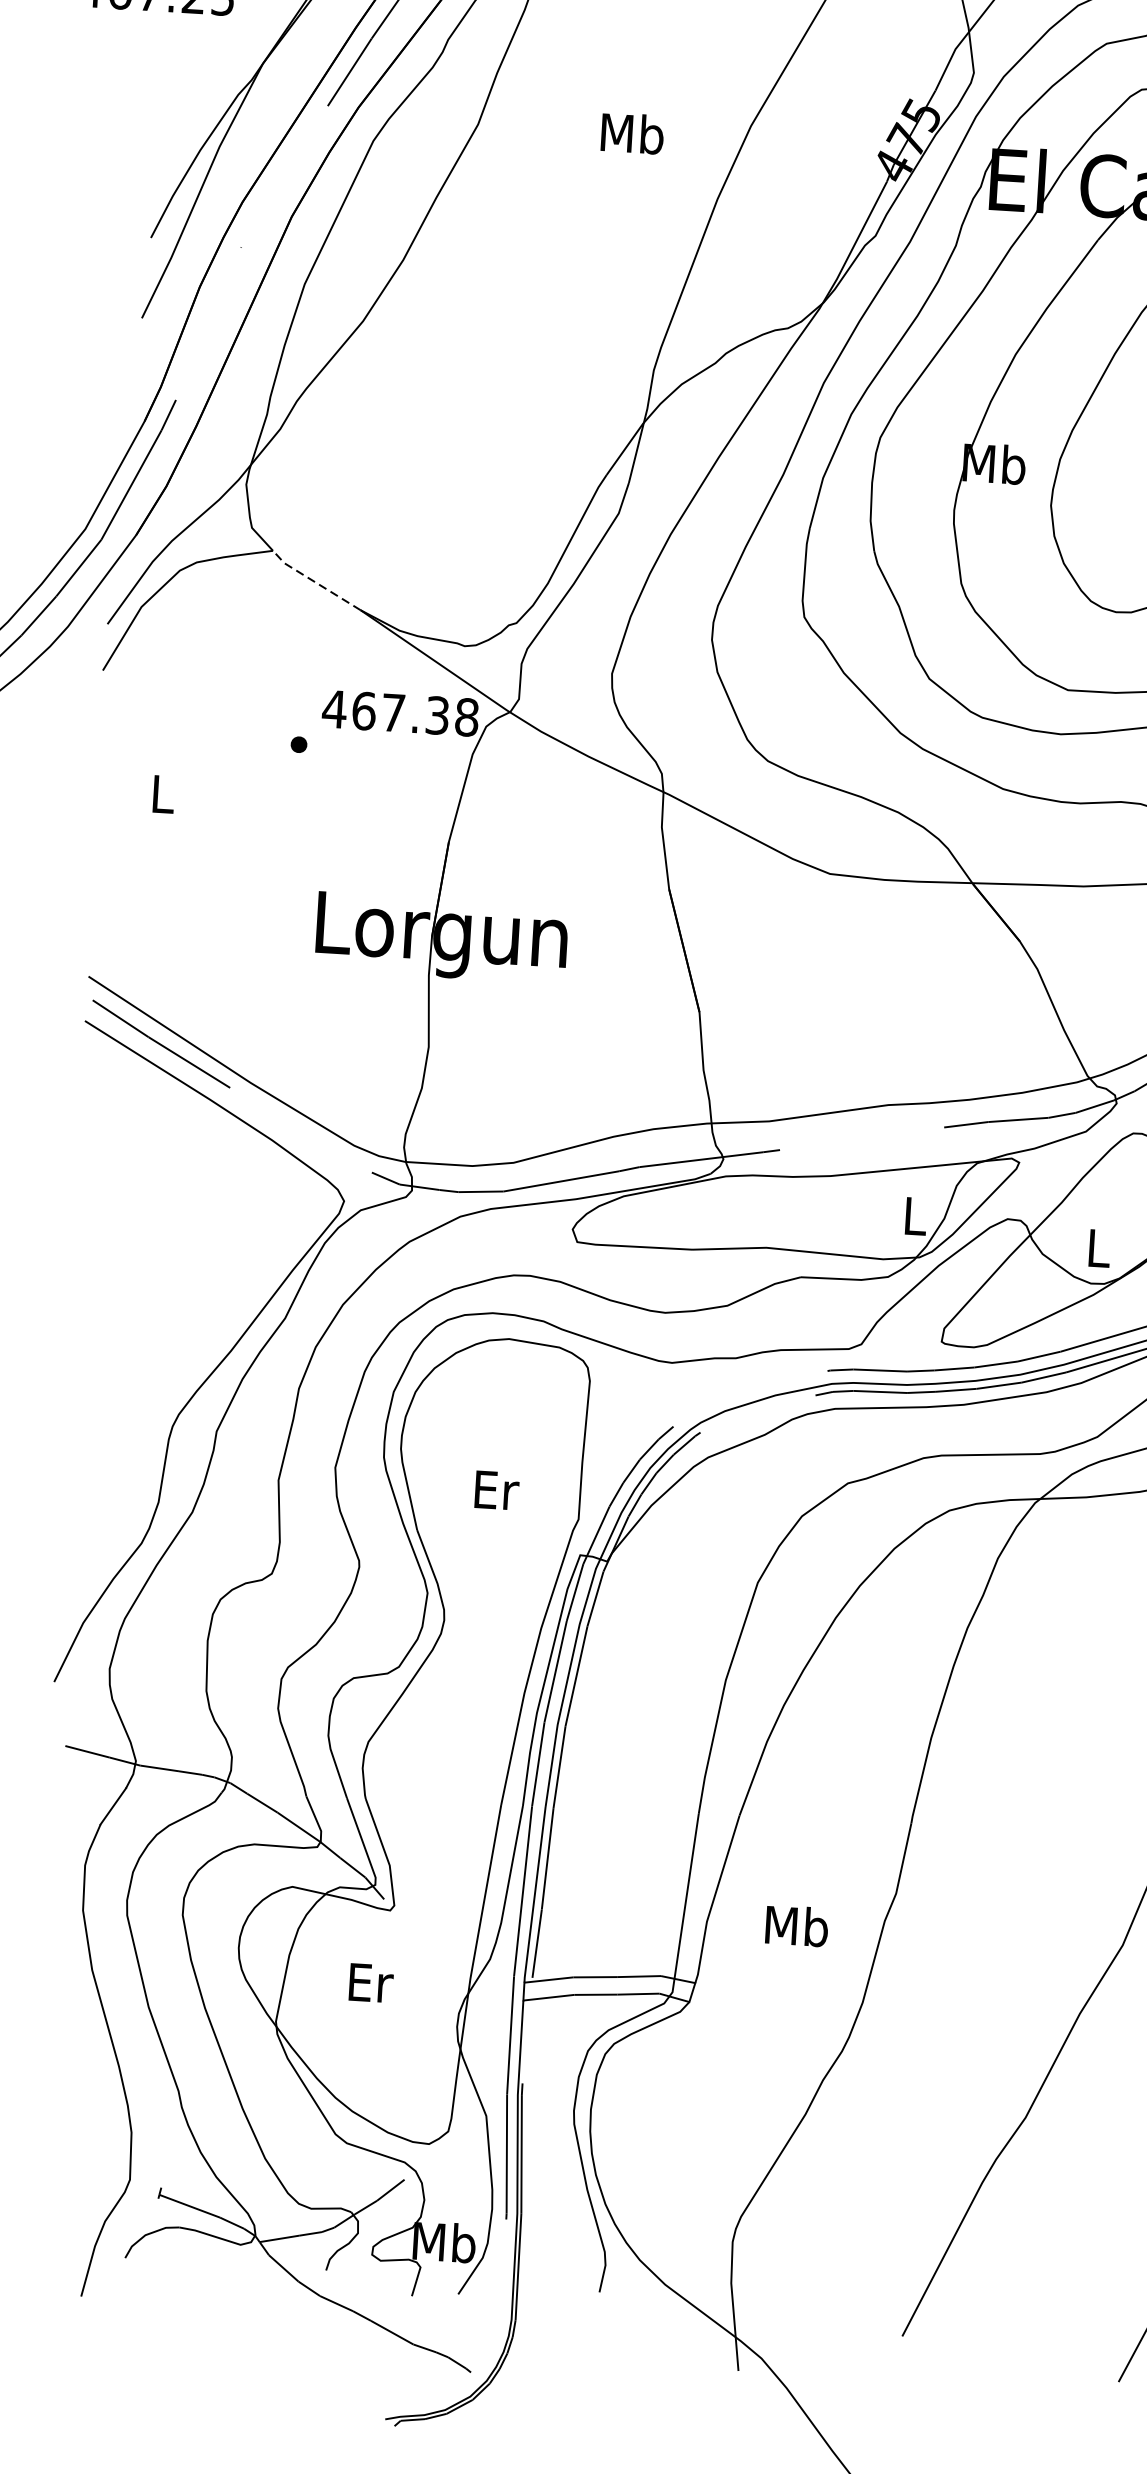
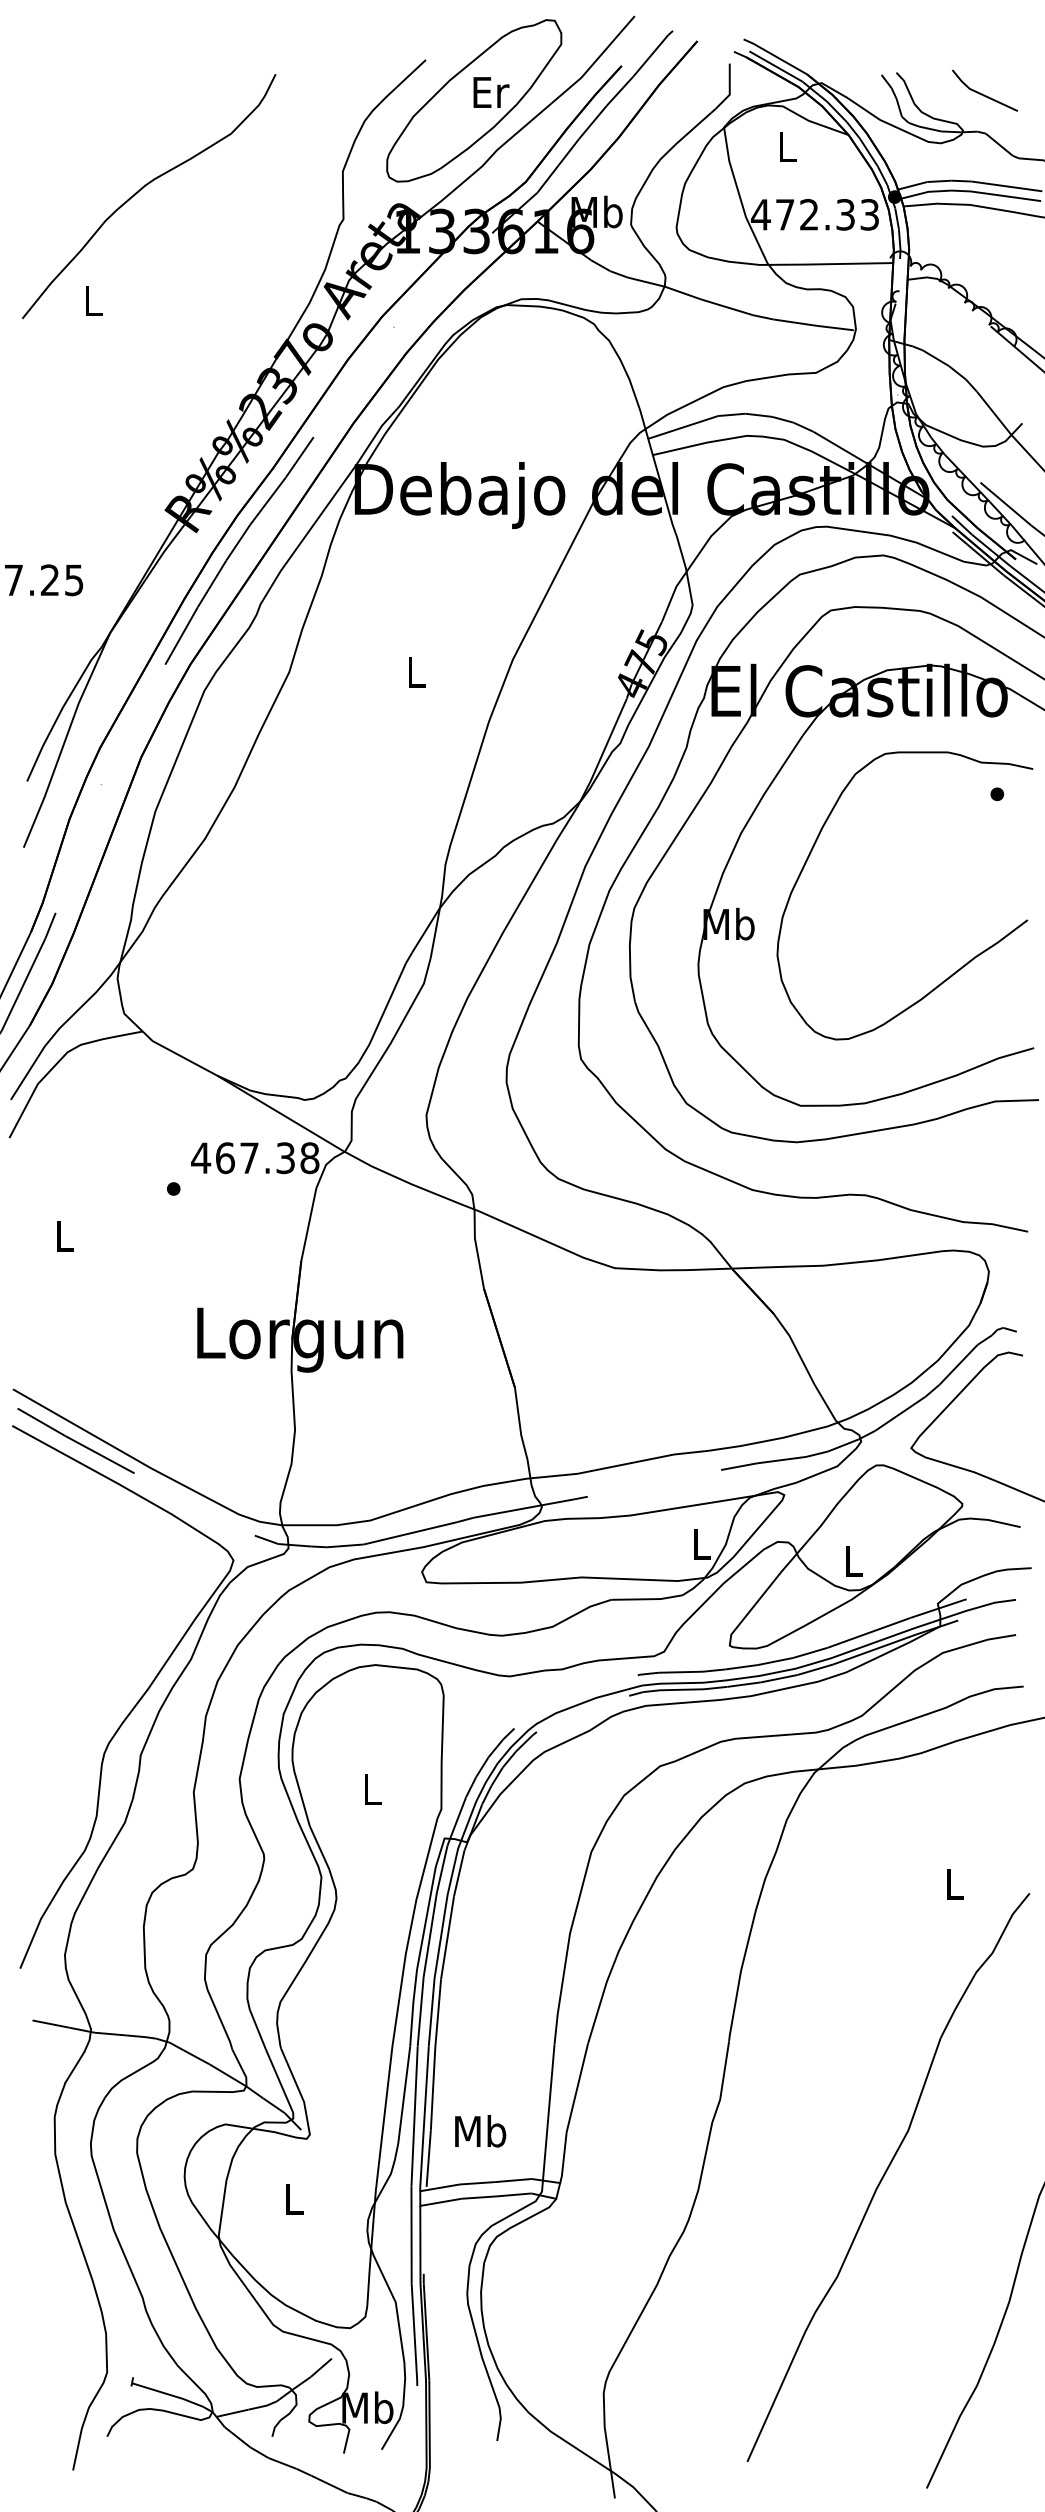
text: (631, 133) -> (415, 671), Mb -> L
line: (314, 581) -> (178, 1054), dashed -> solid
text: (497, 1490) -> (373, 1789), Er -> L
text: (796, 1926) -> (480, 2131), moved
text: (370, 1983) -> (294, 2199), Er -> L

